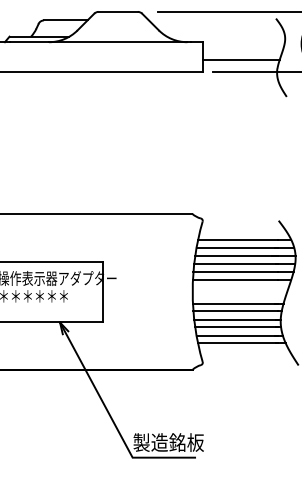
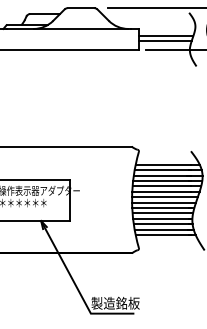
line: (241, 53) -> (165, 36), added
line: (240, 288) -> (164, 197), added
line: (240, 295) -> (164, 202), added

